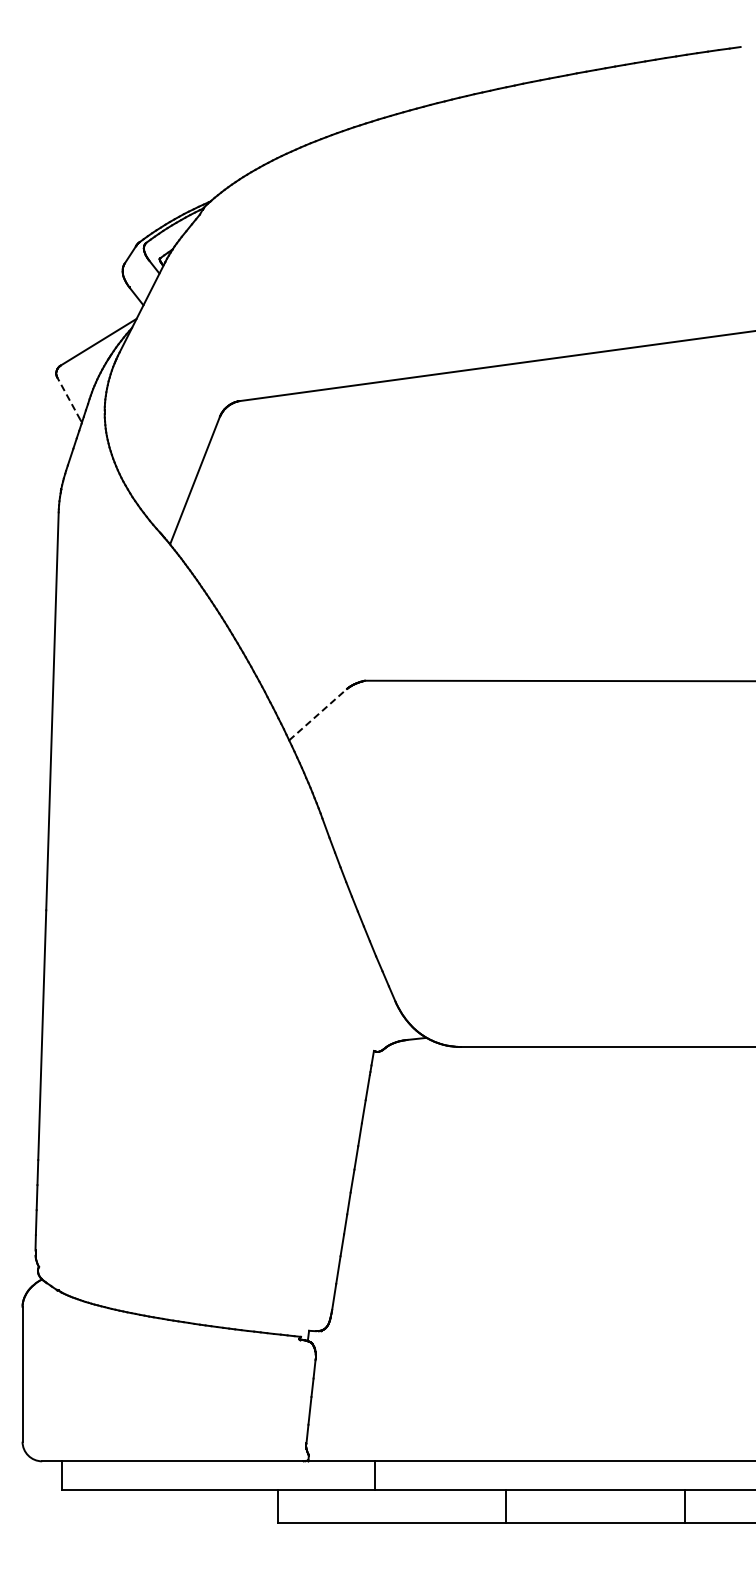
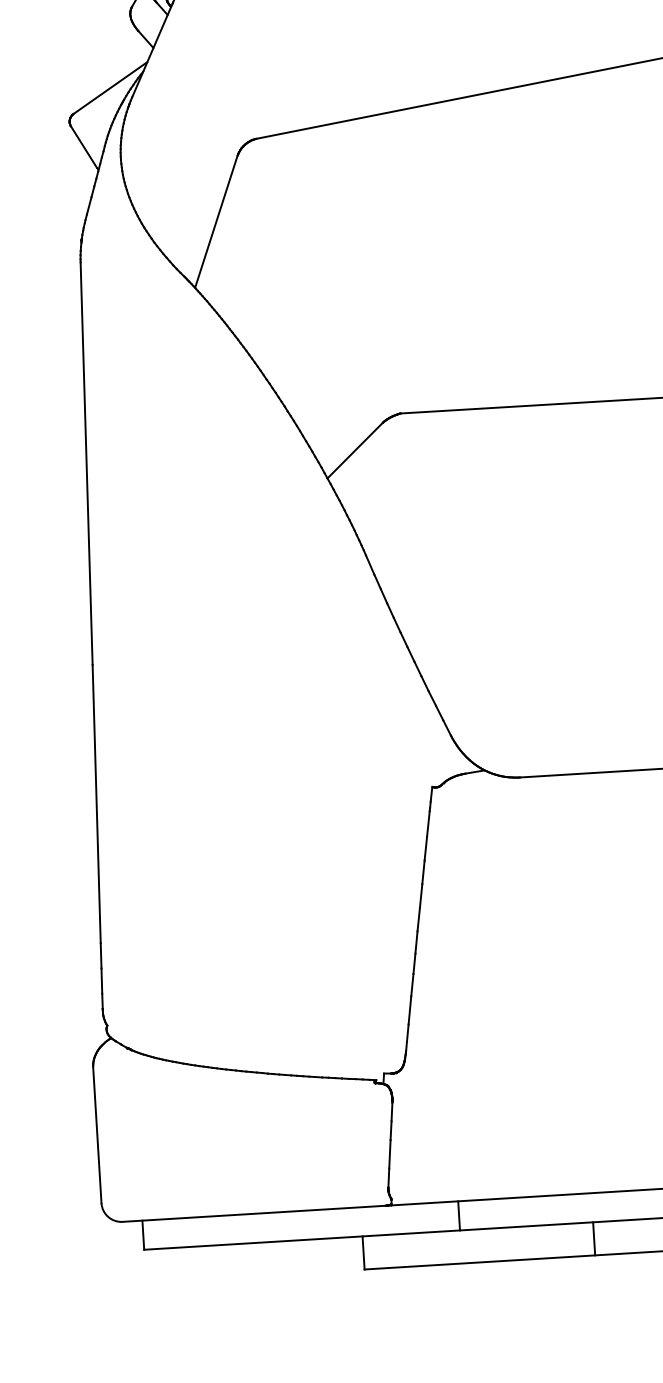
line: (68, 398) -> (83, 146), dashed -> solid
line: (318, 714) -> (355, 450), dashed -> solid

